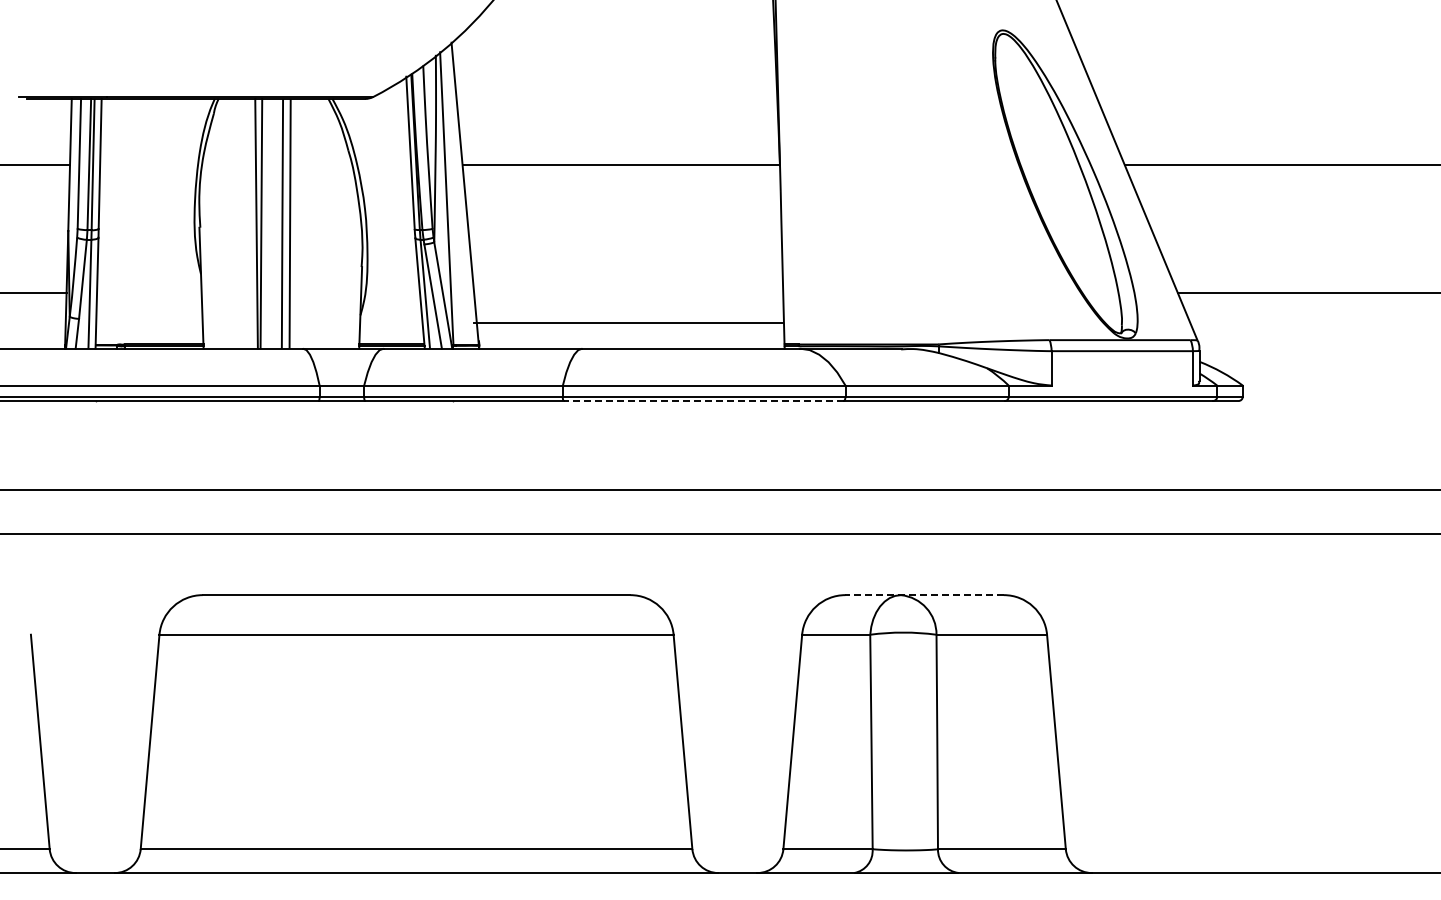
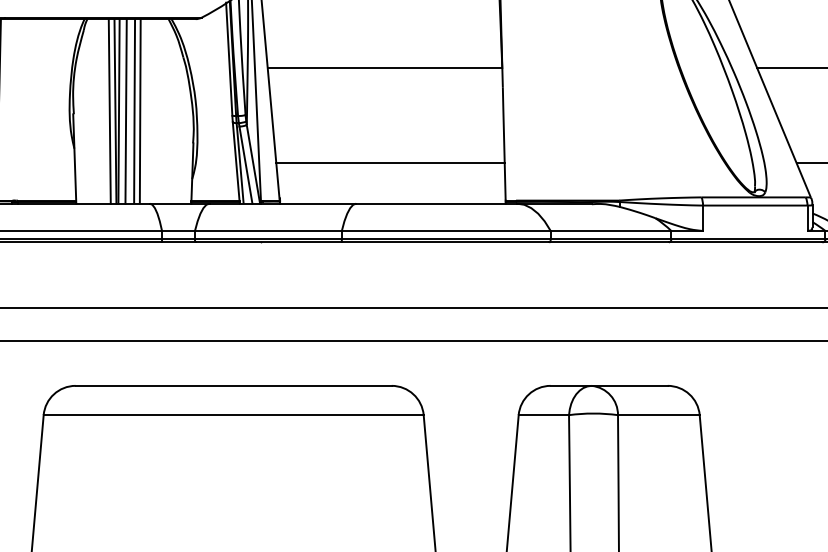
line: (248, 223) -> (109, 111), added
line: (270, 223) -> (125, 111), added
line: (628, 323) -> (390, 162), moved
line: (703, 401) -> (445, 242), dashed -> solid
line: (924, 595) -> (609, 386), dashed -> solid

